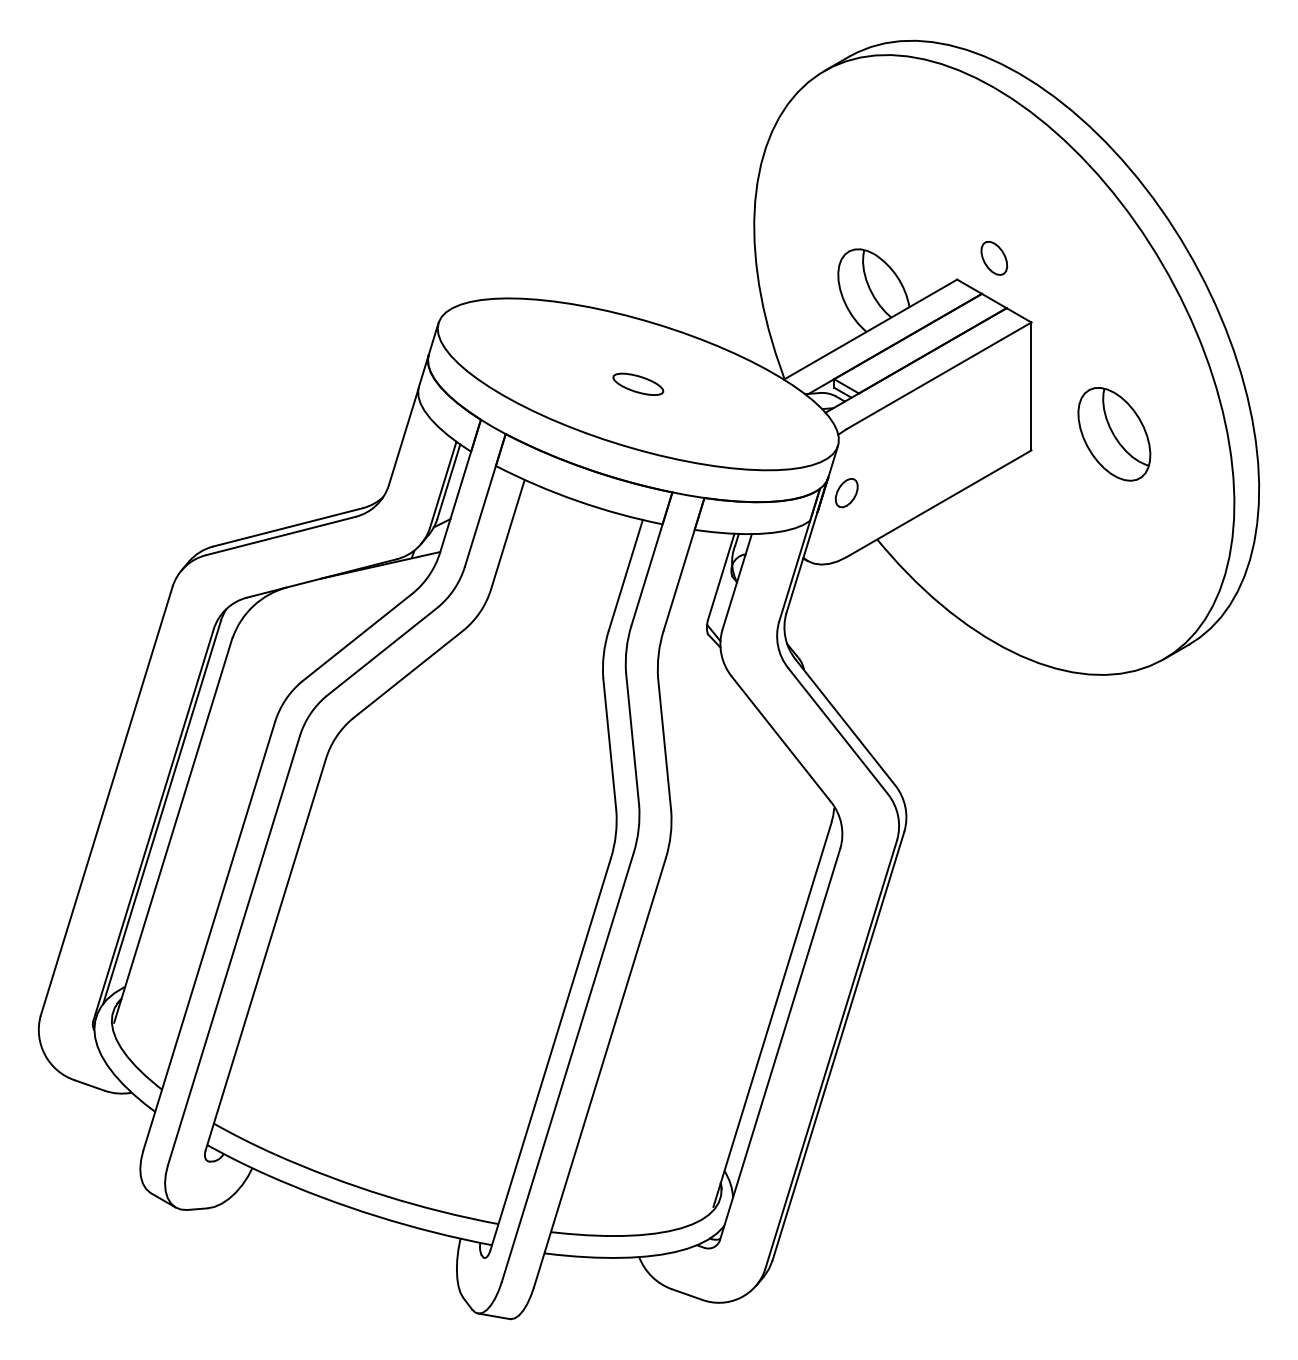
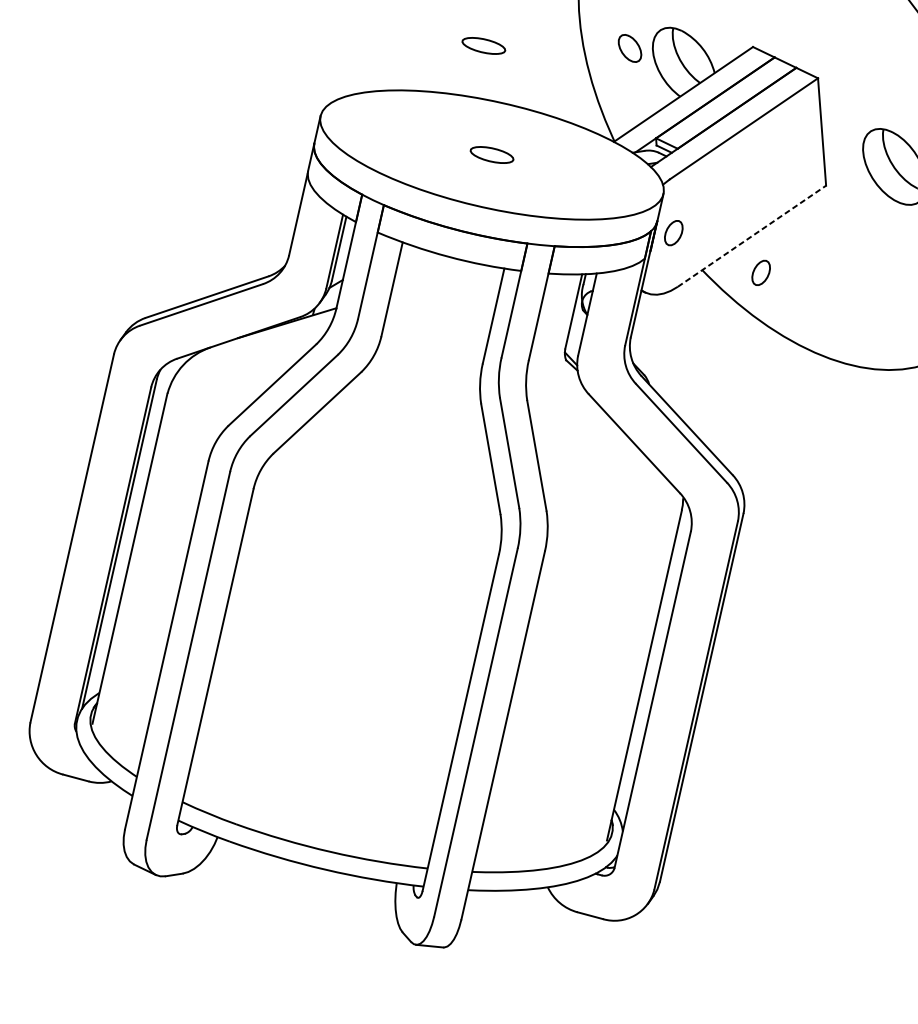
part: (638, 253) -> (483, 45), added
part: (994, 258) -> (630, 48), moved
line: (939, 503) -> (752, 236), solid -> dashed
part: (946, 548) -> (761, 273), added

